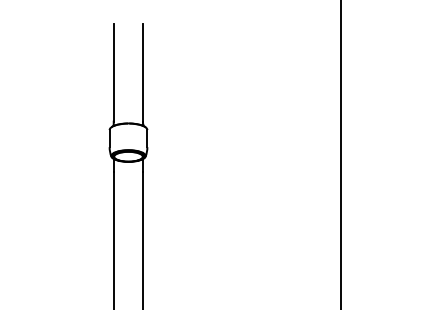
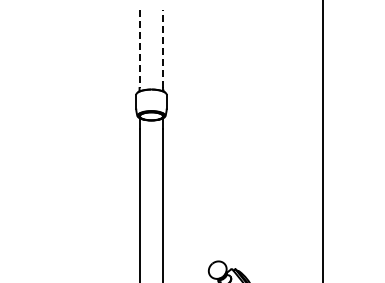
line: (143, 72) -> (163, 48), solid -> dashed
line: (113, 73) -> (139, 49), solid -> dashed

